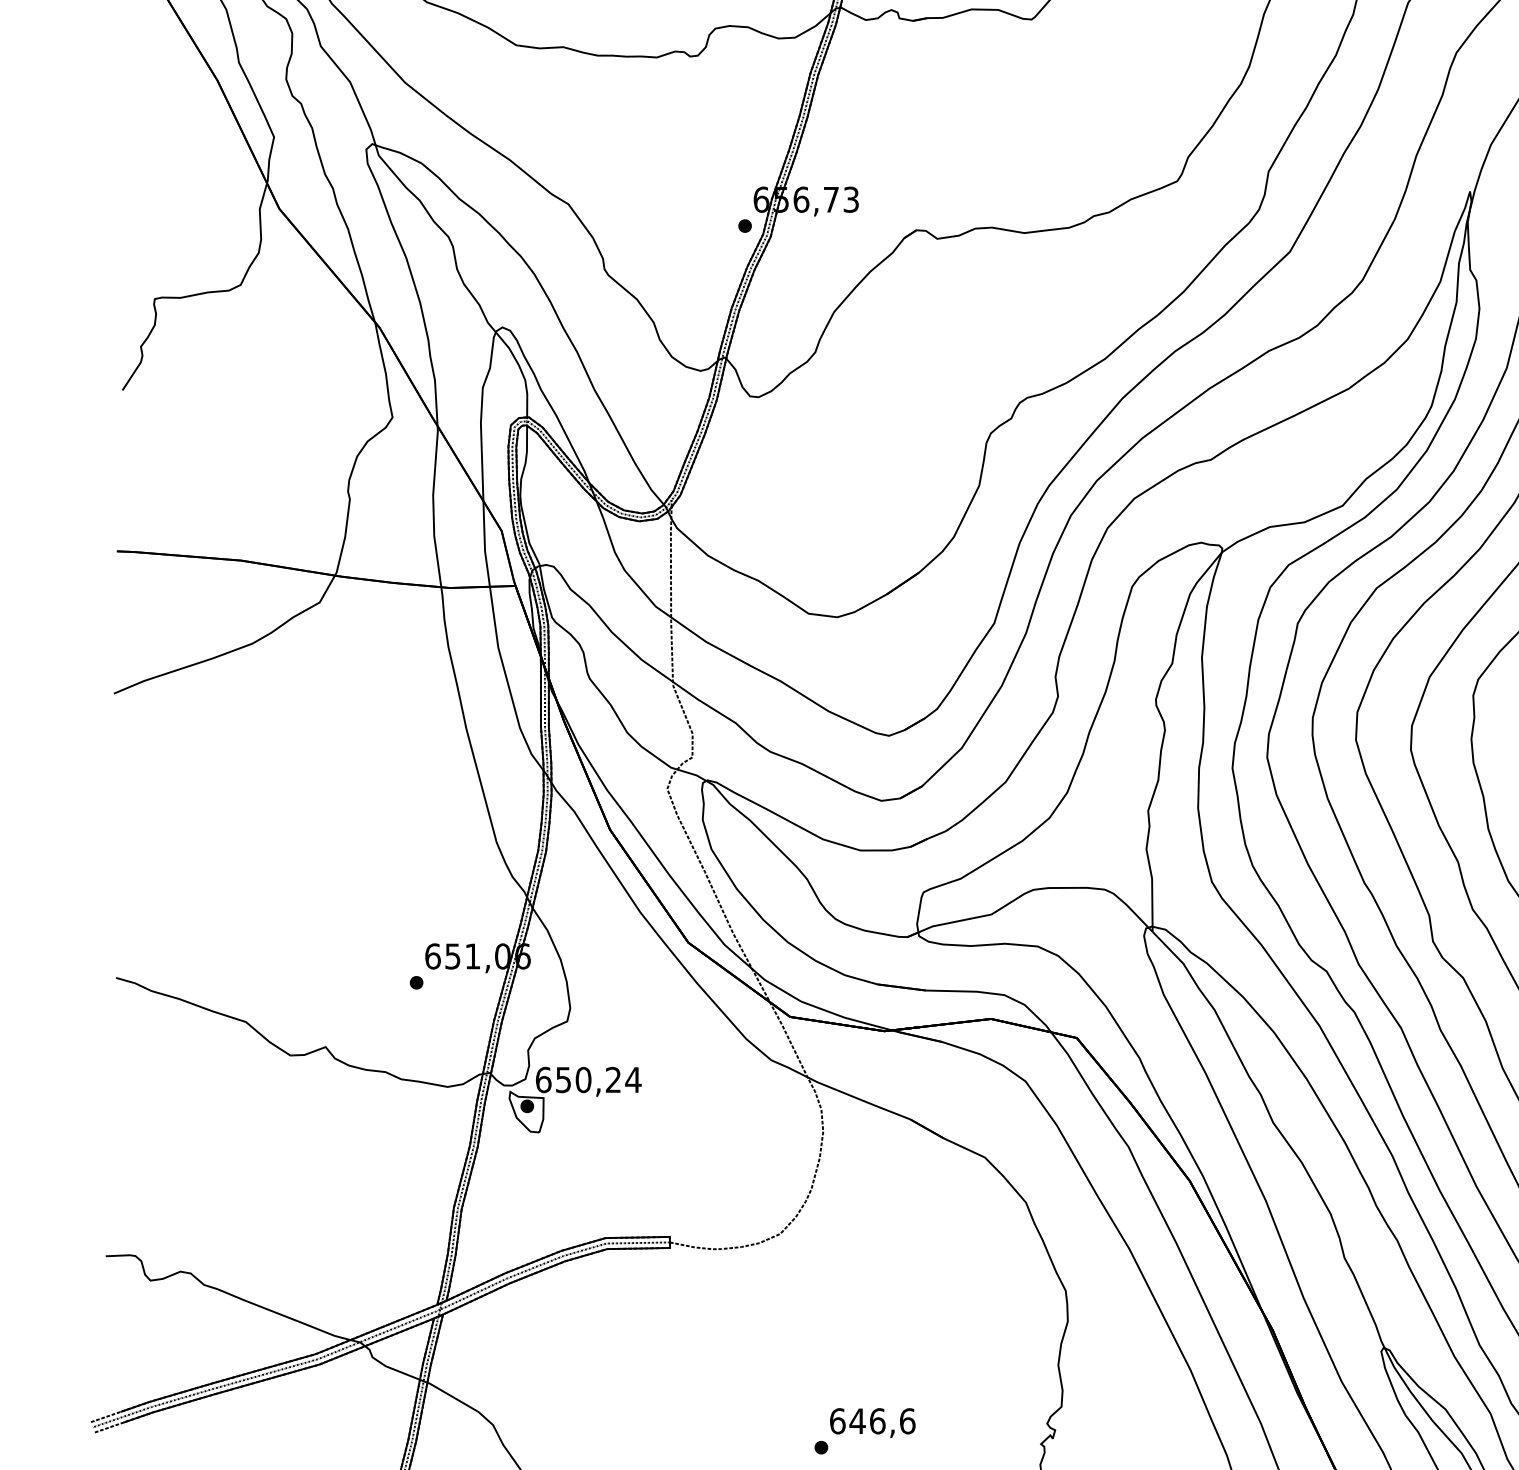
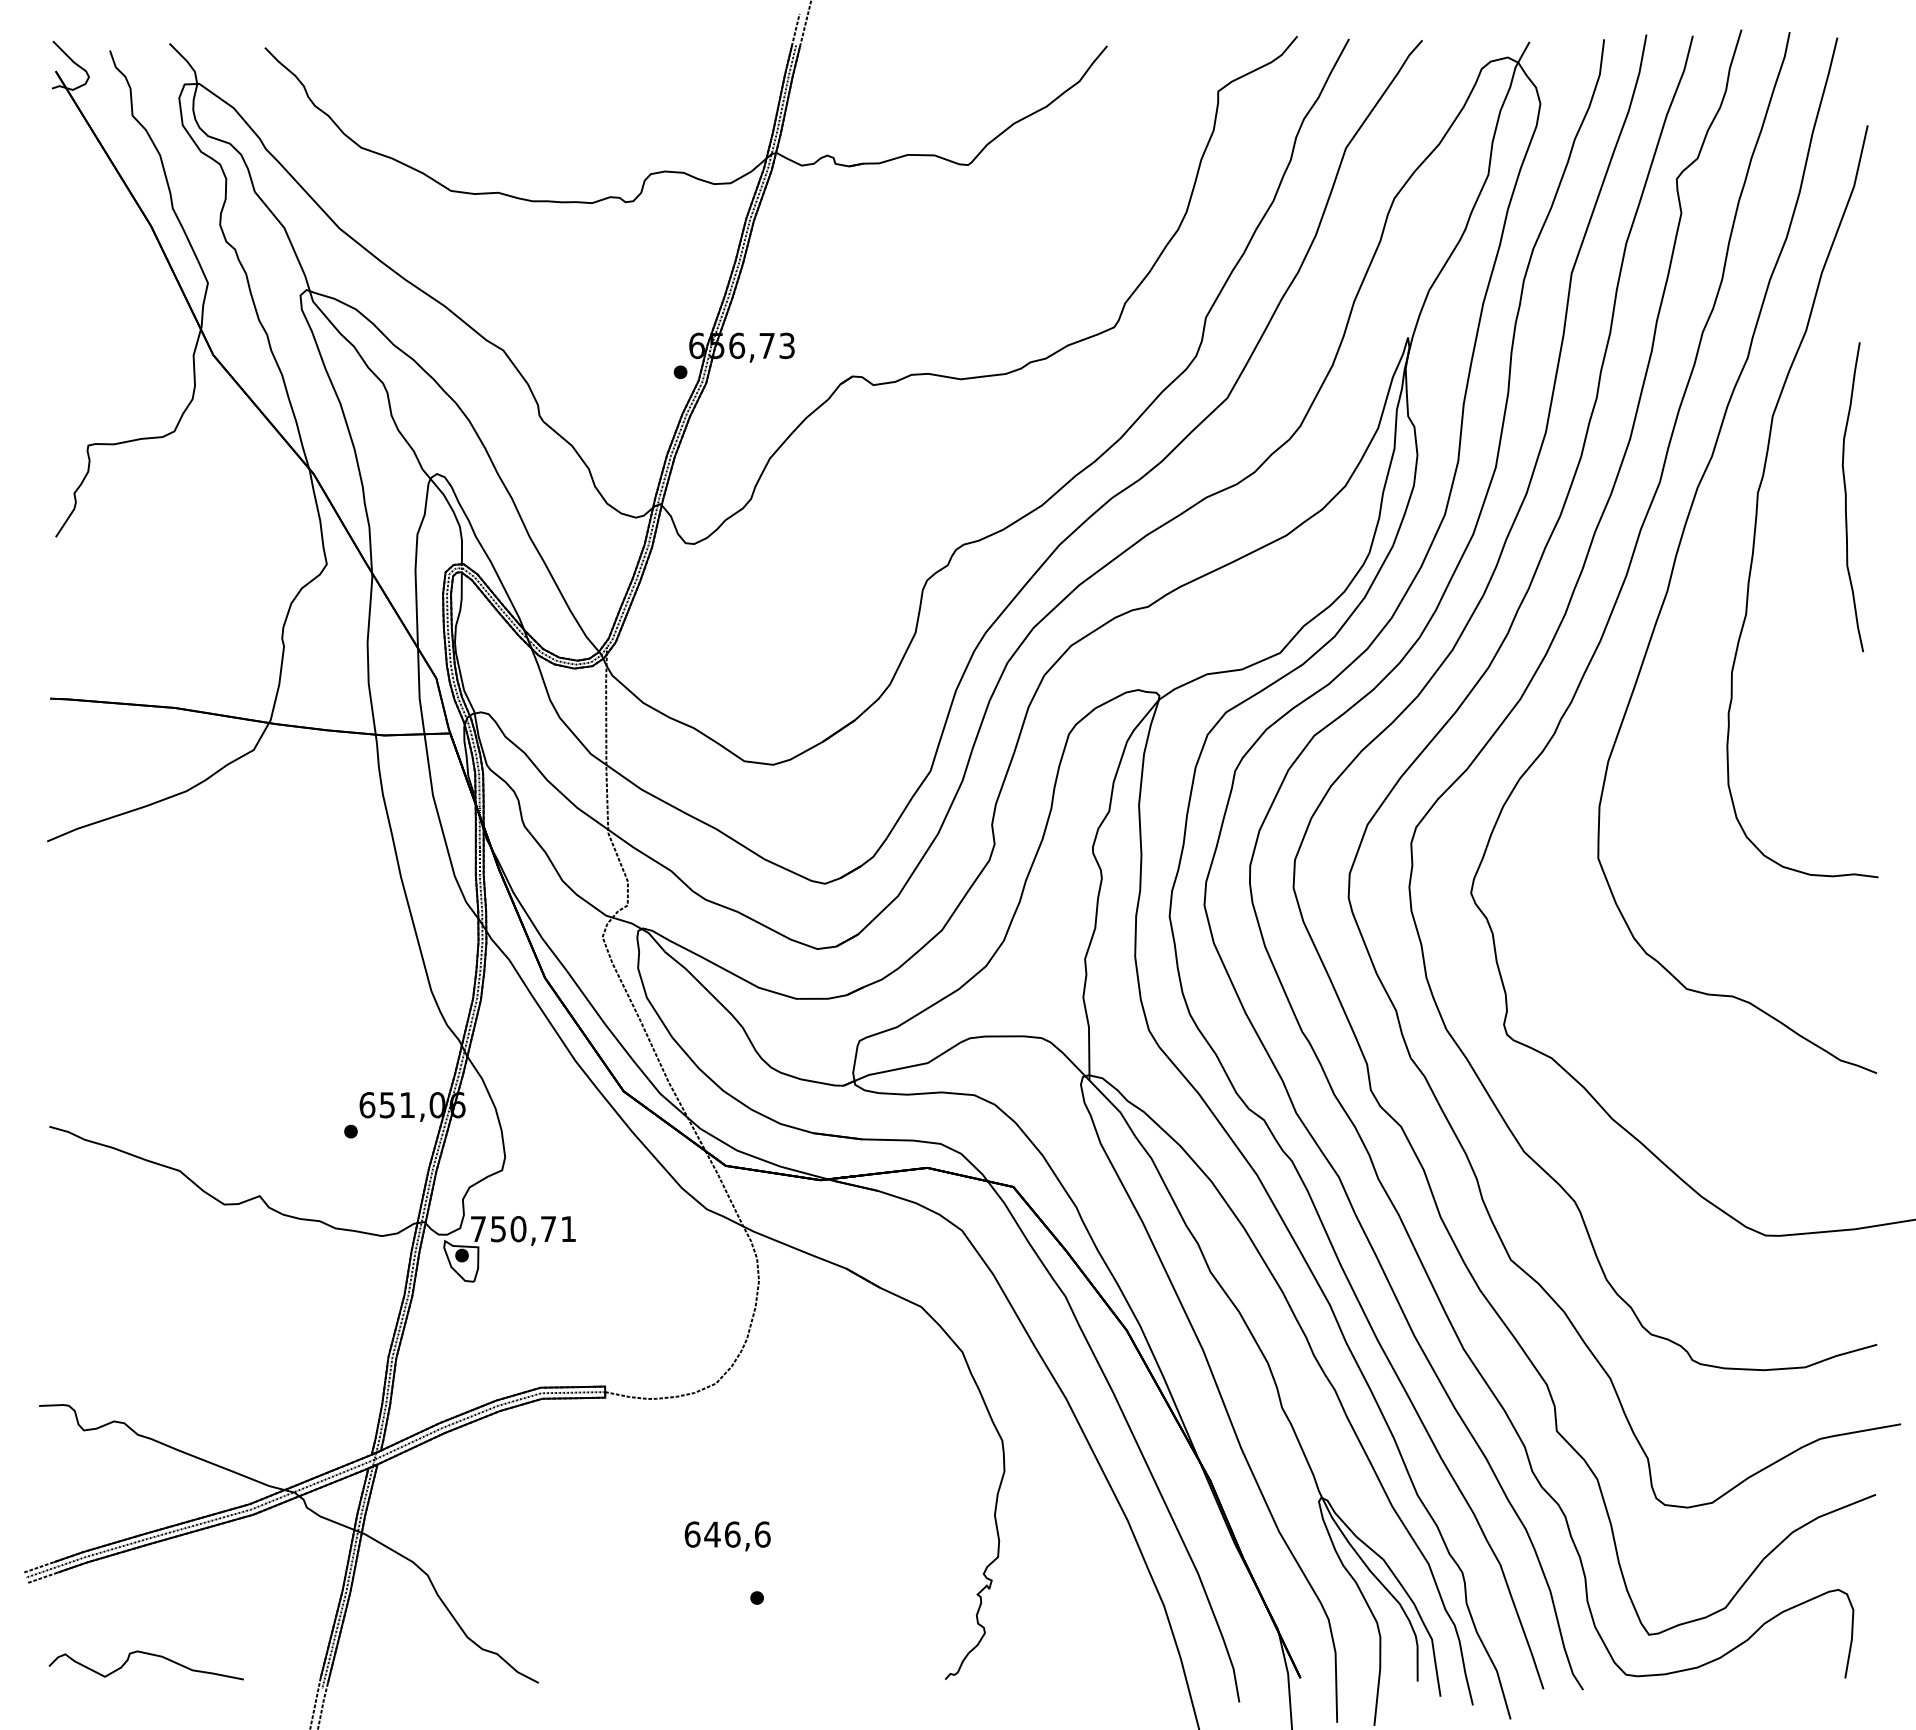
text: (588, 1080) -> (523, 1229), 650,24 -> 750,71
text: (872, 1423) -> (727, 1536), moved

